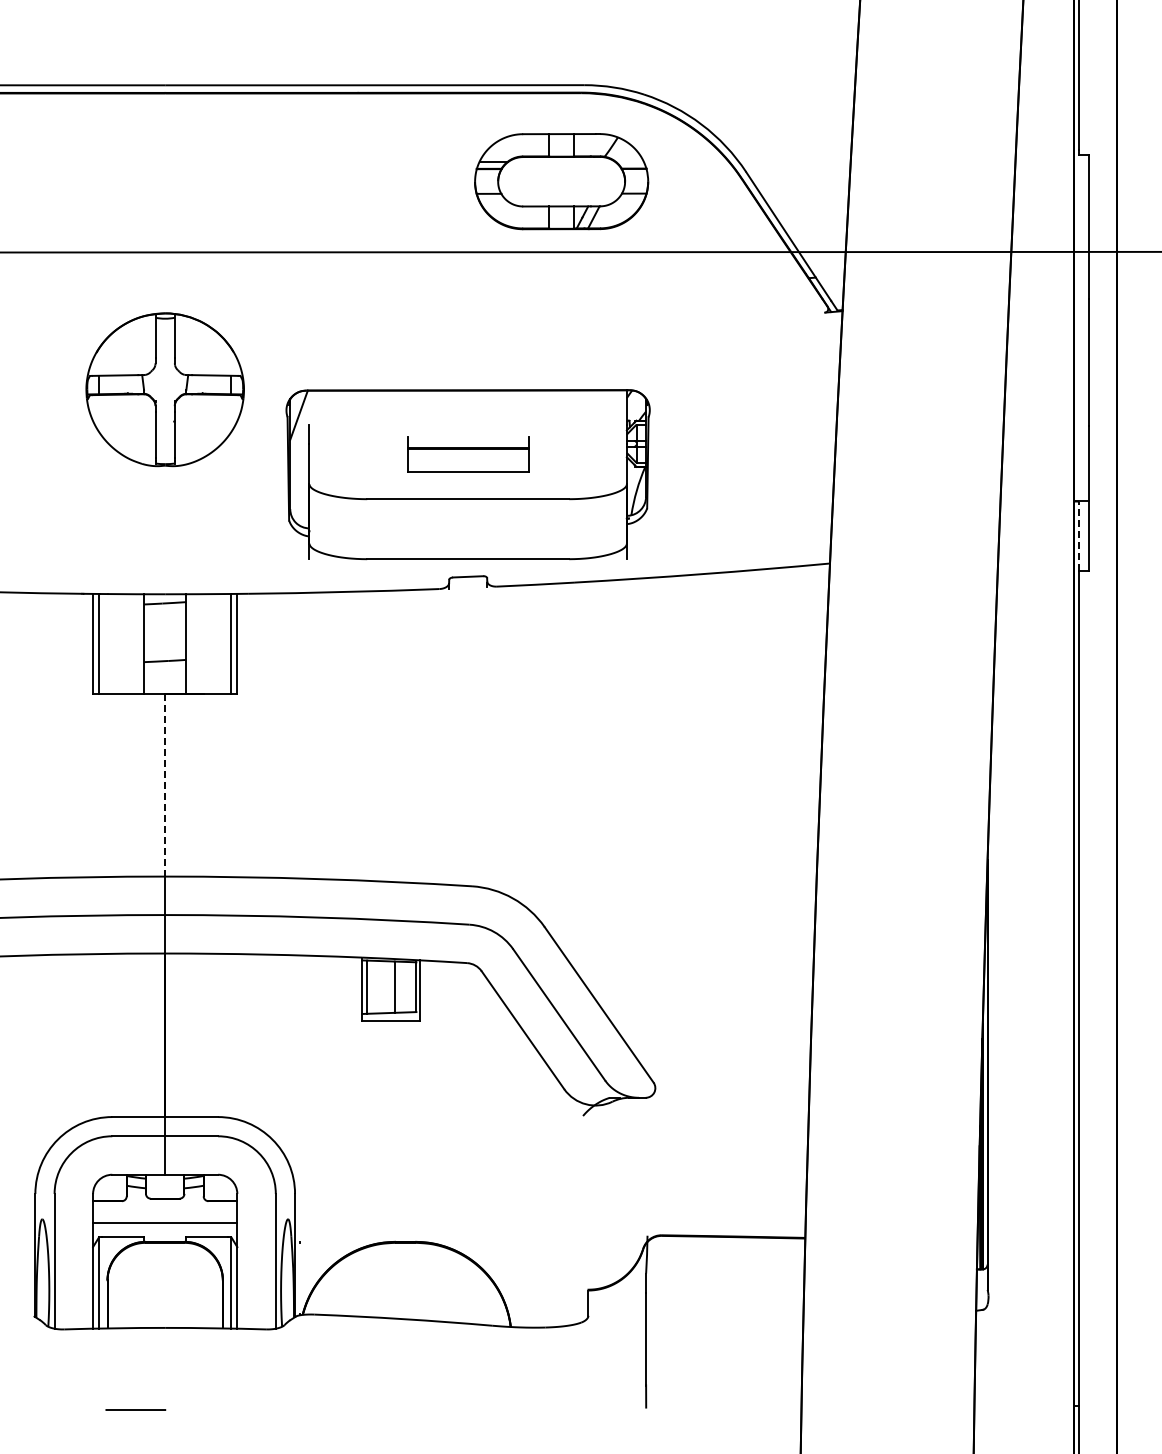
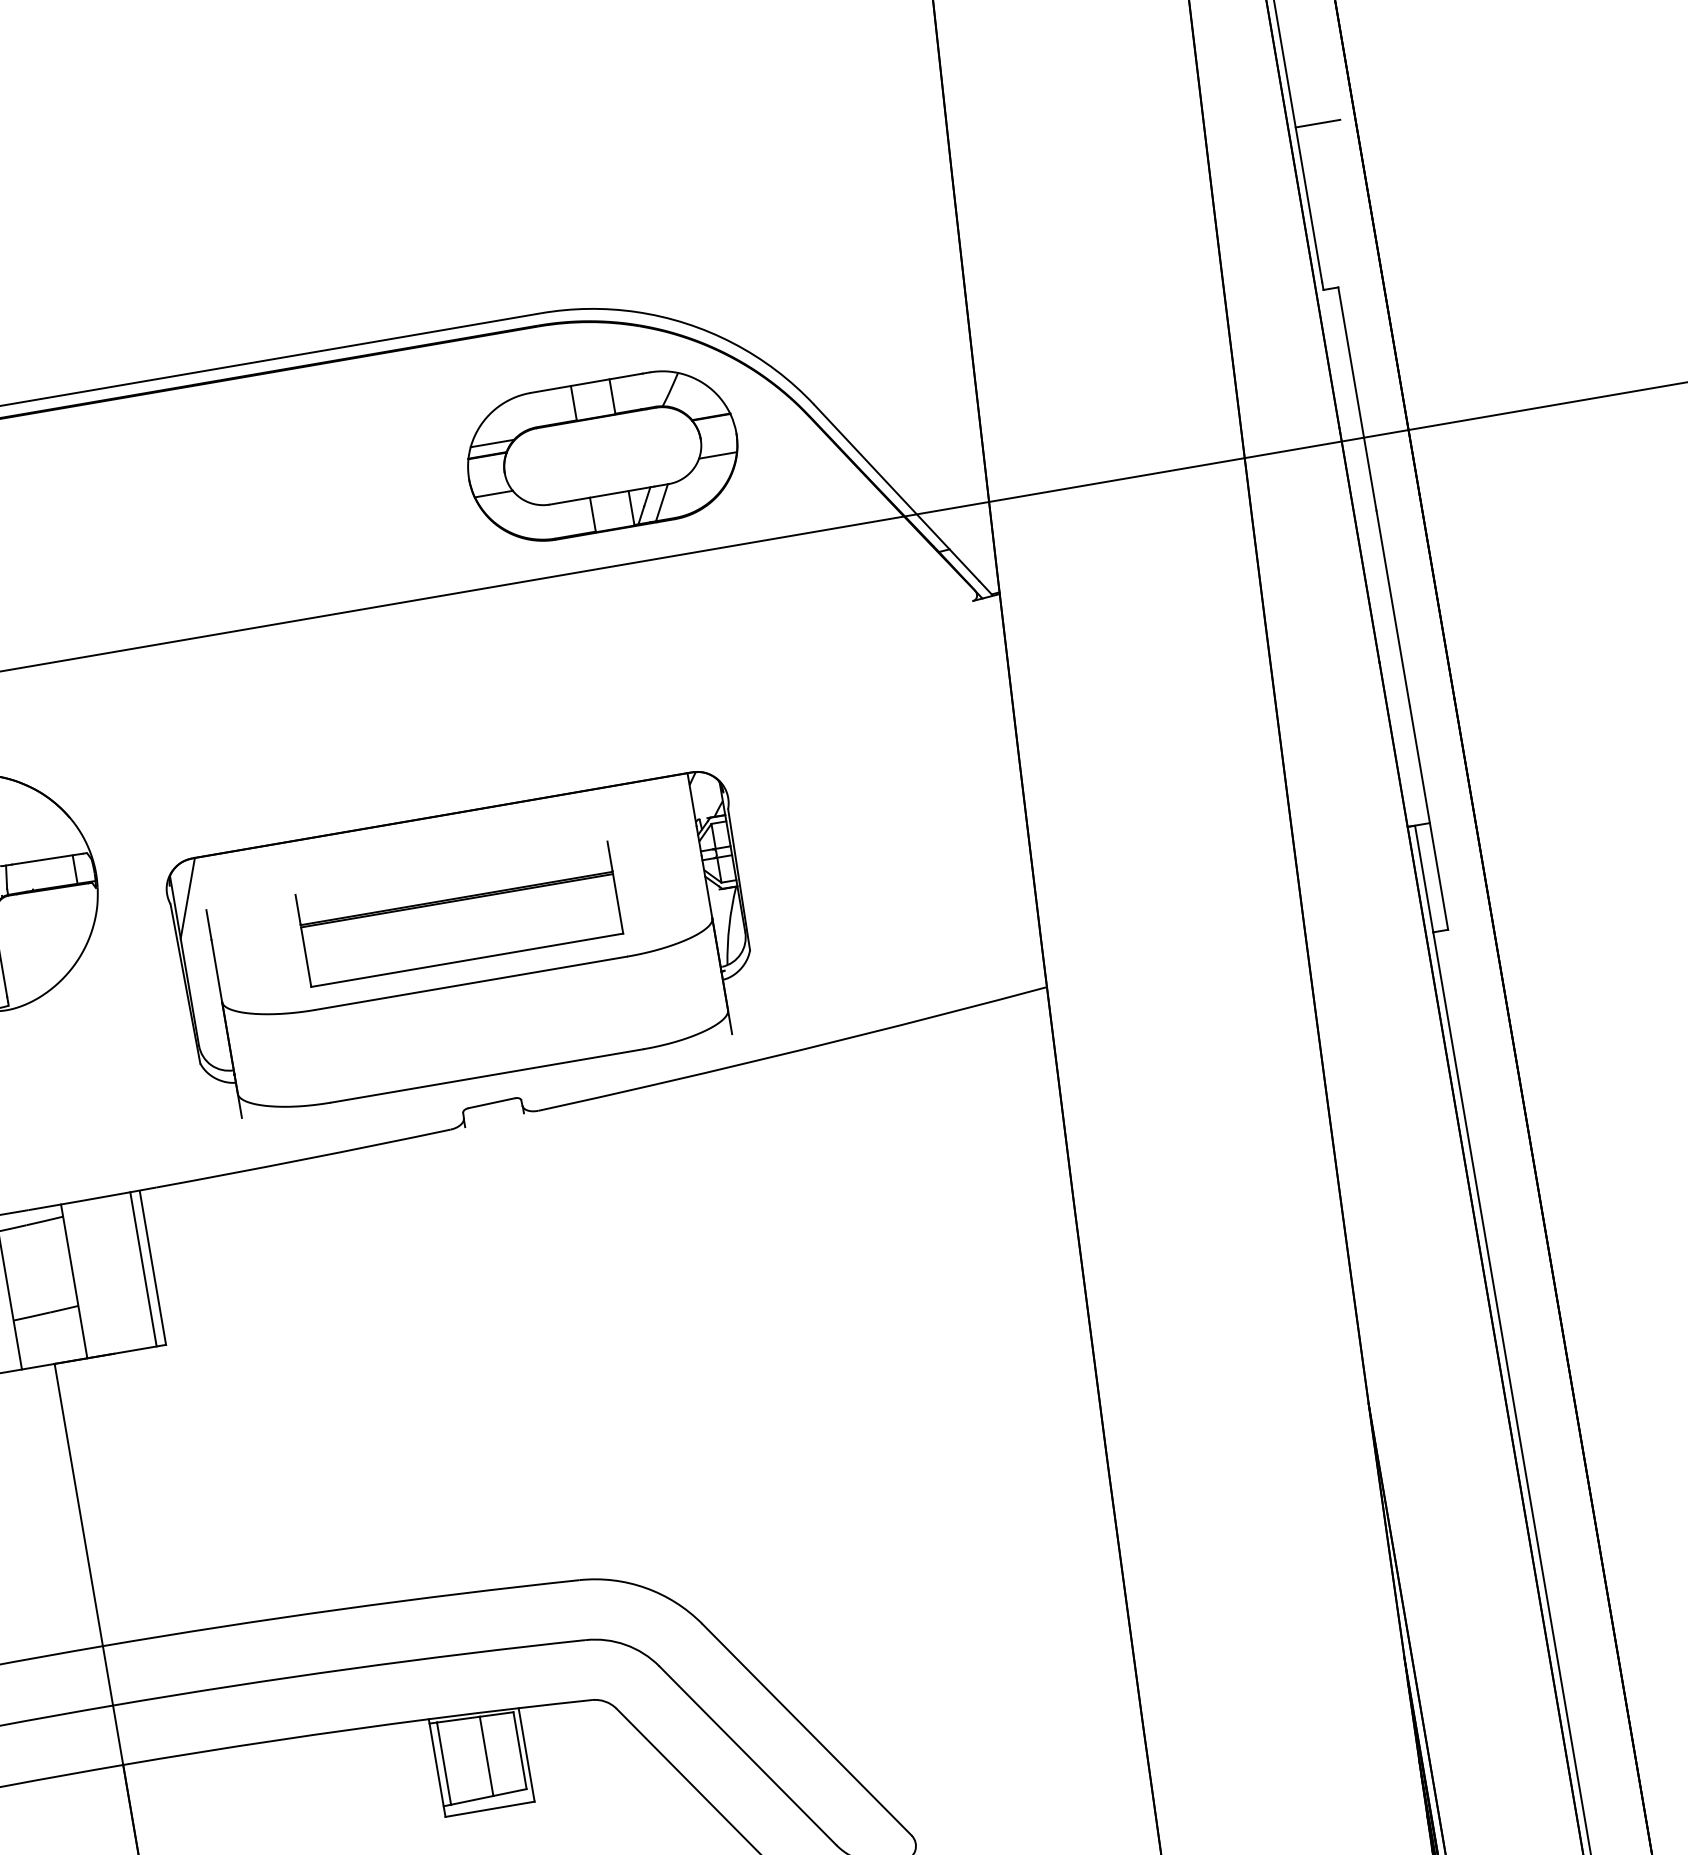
line: (1092, 49) -> (1316, 123), added
part: (561, 181) -> (602, 455), moved
part: (467, 454) -> (458, 914), size x1.67
line: (1078, 535) -> (1423, 878), dashed -> solid
line: (165, 784) -> (79, 1503), dashed -> solid

